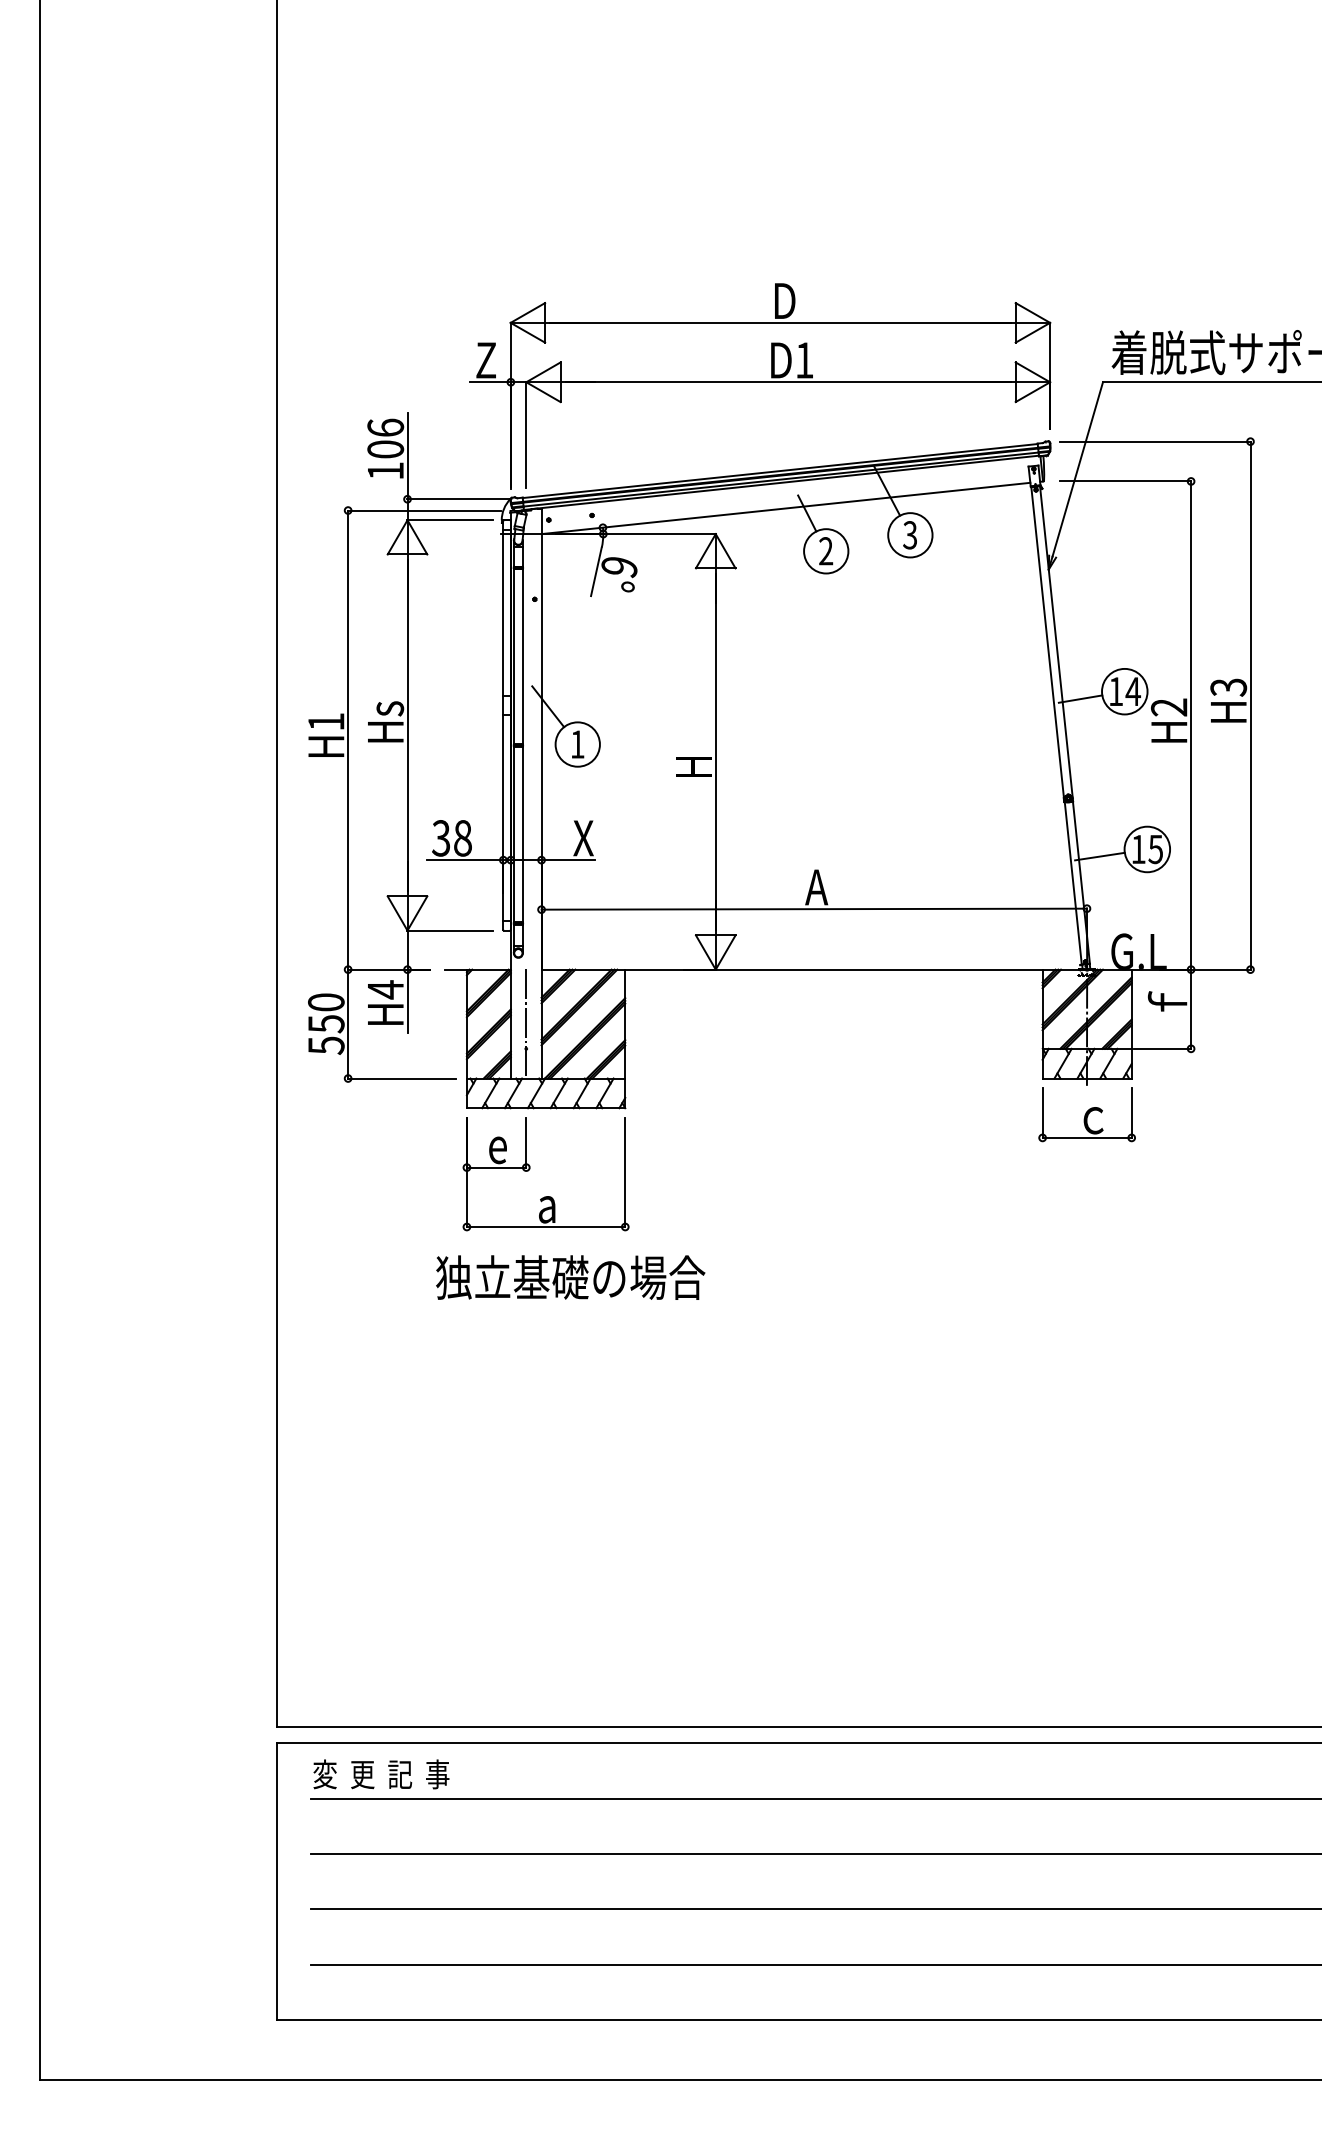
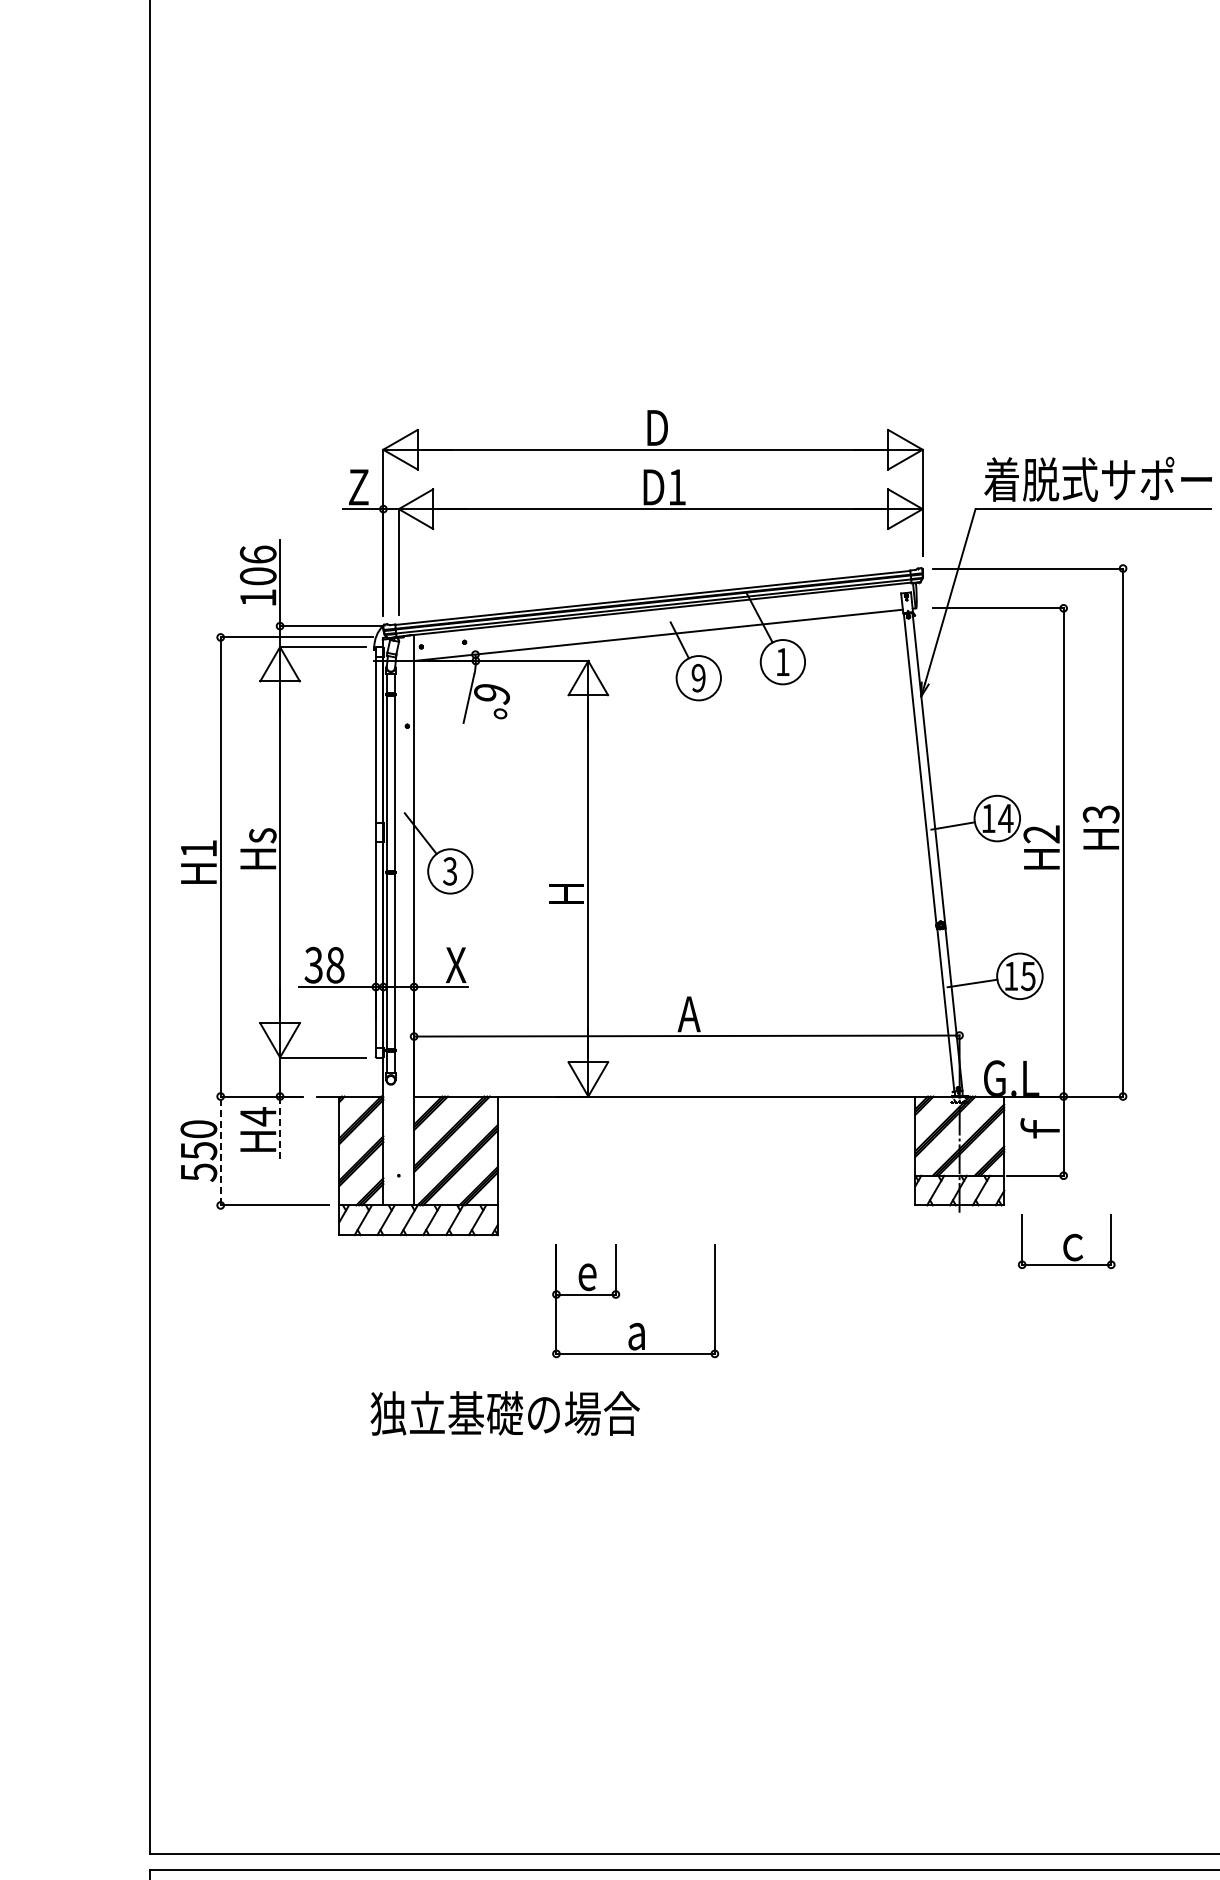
text: (909, 535) -> (782, 662), 3 -> 1
text: (826, 551) -> (699, 678), 2 -> 9
text: (577, 744) -> (450, 871), 1 -> 3
line: (407, 1001) -> (280, 1128), solid -> dashed
line: (348, 1023) -> (221, 1150), solid -> dashed
line: (526, 1023) -> (399, 1150), removed
part: (1086, 1114) -> (1066, 1241), moved
part: (530, 1169) -> (620, 1296), moved
text: (570, 1277) -> (505, 1413), moved

